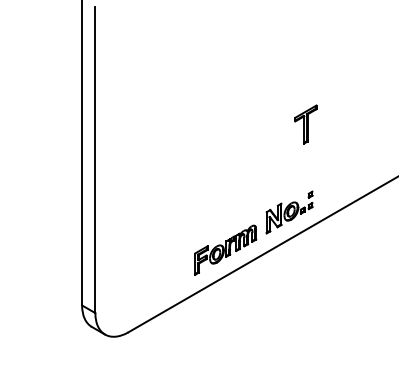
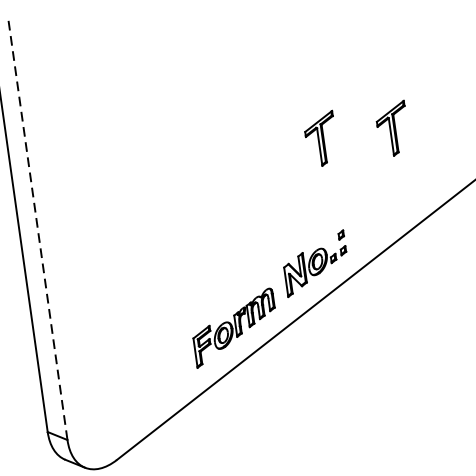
part: (357, 124) -> (392, 129), added
line: (95, 159) -> (37, 228), solid -> dashed

